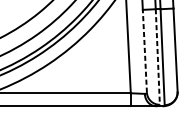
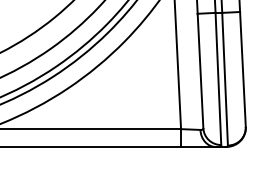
line: (144, 50) -> (200, 70), dashed -> solid
line: (157, 57) -> (218, 79), dashed -> solid

